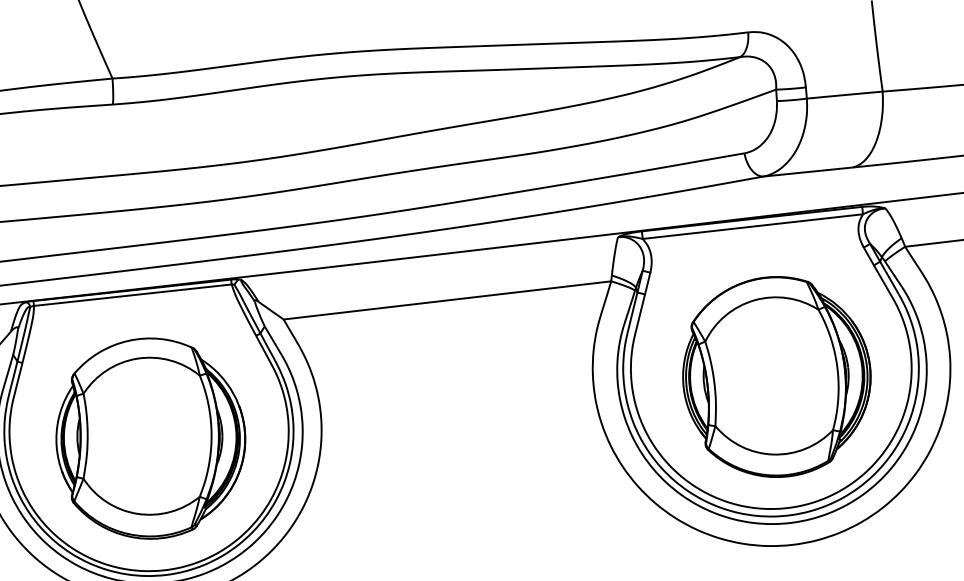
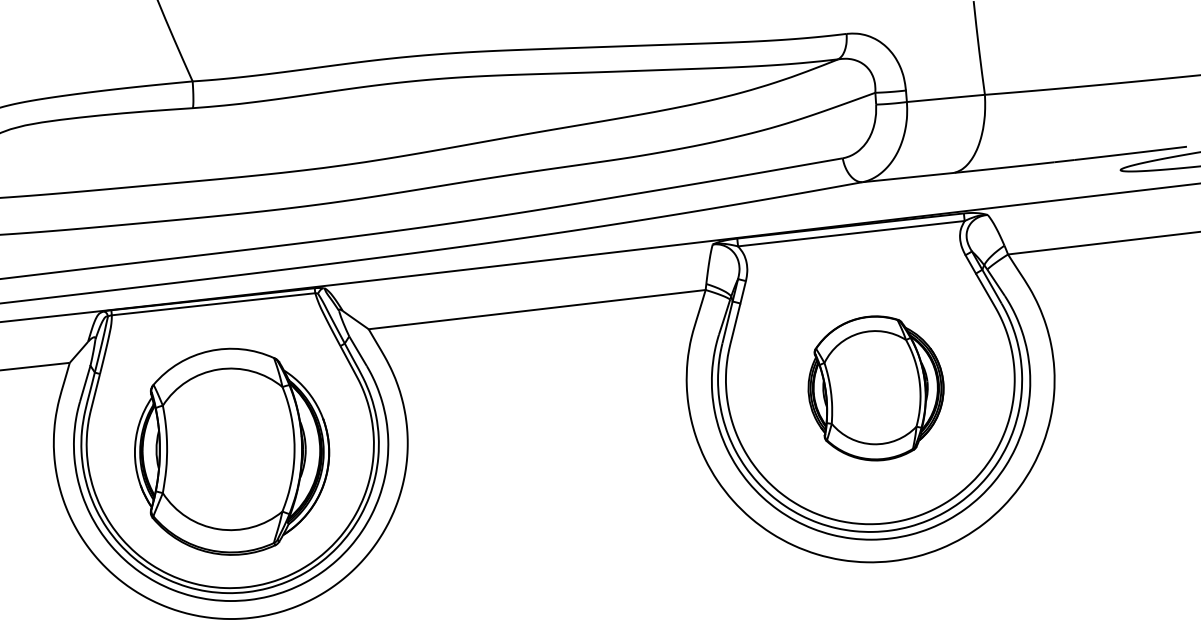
part: (776, 377) -> (875, 388), size x0.7

